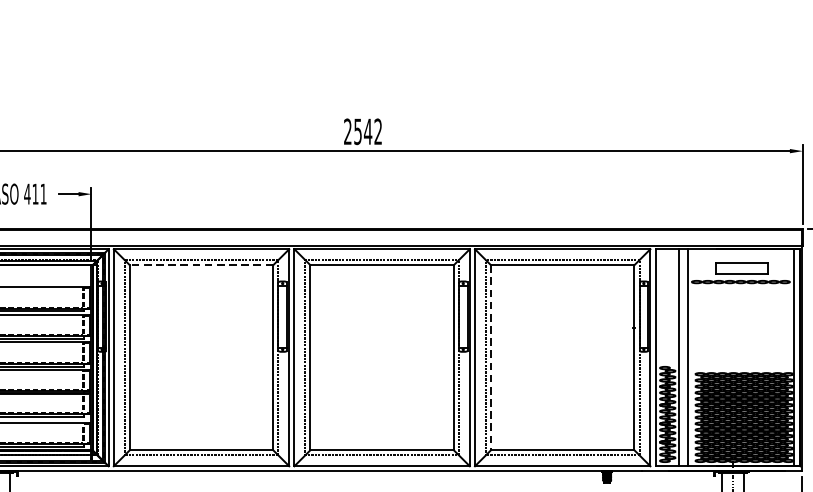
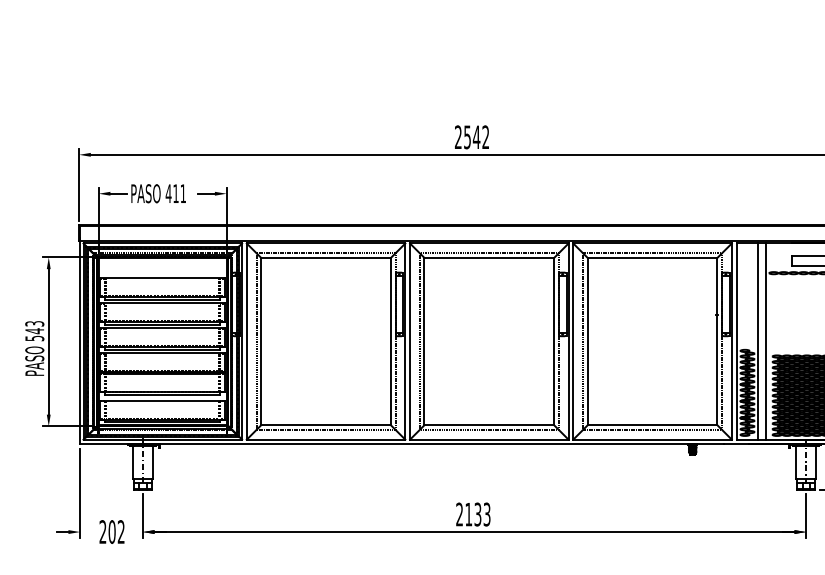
line: (202, 264) -> (326, 257), dashed -> solid
line: (490, 357) -> (587, 341), dashed -> solid

